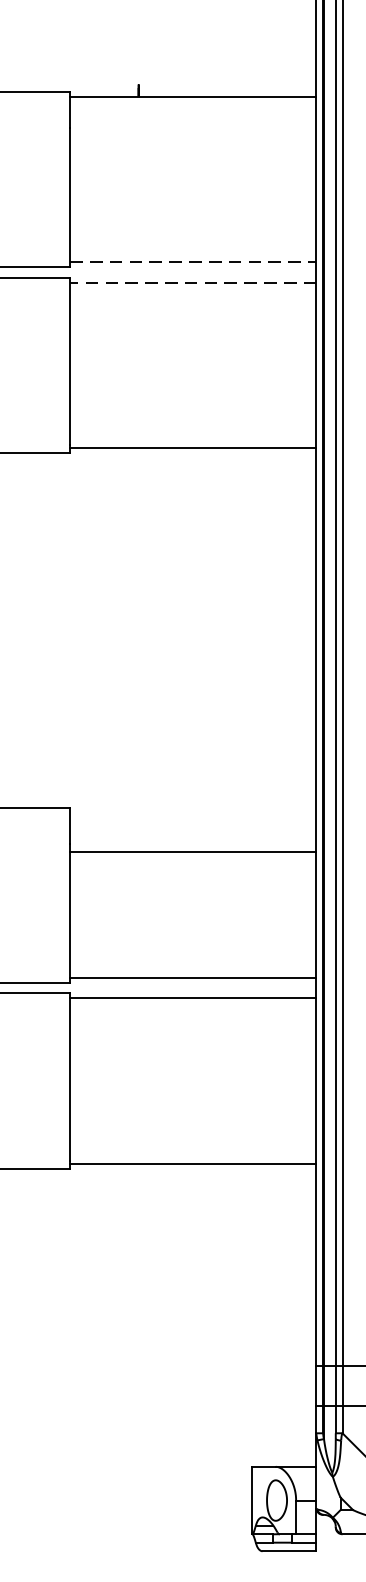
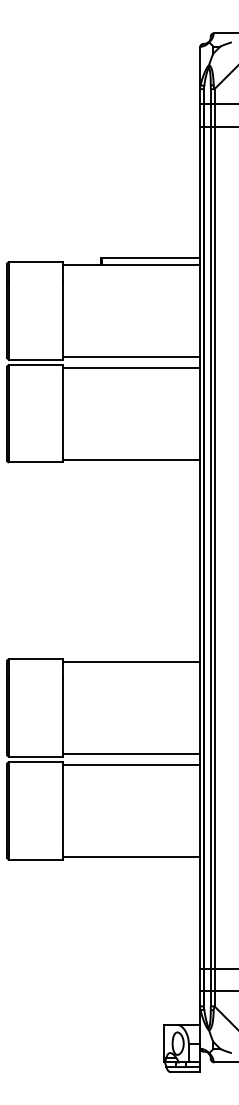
line: (227, 83) -> (150, 257), added
line: (194, 261) -> (132, 356), dashed -> solid
line: (192, 281) -> (131, 367), dashed -> solid
line: (192, 853) -> (131, 662), moved

